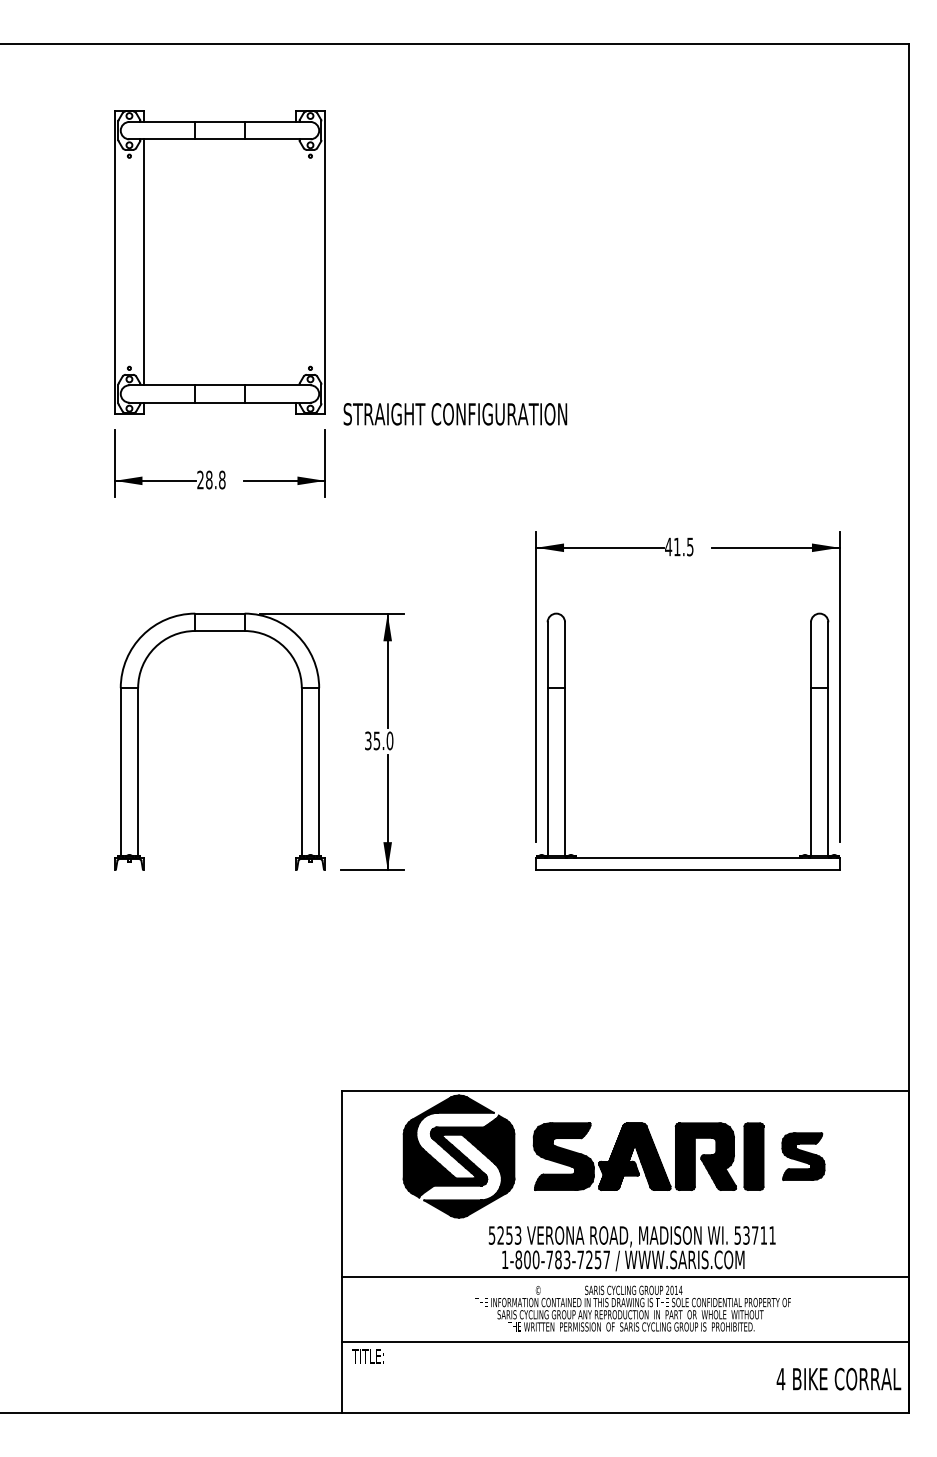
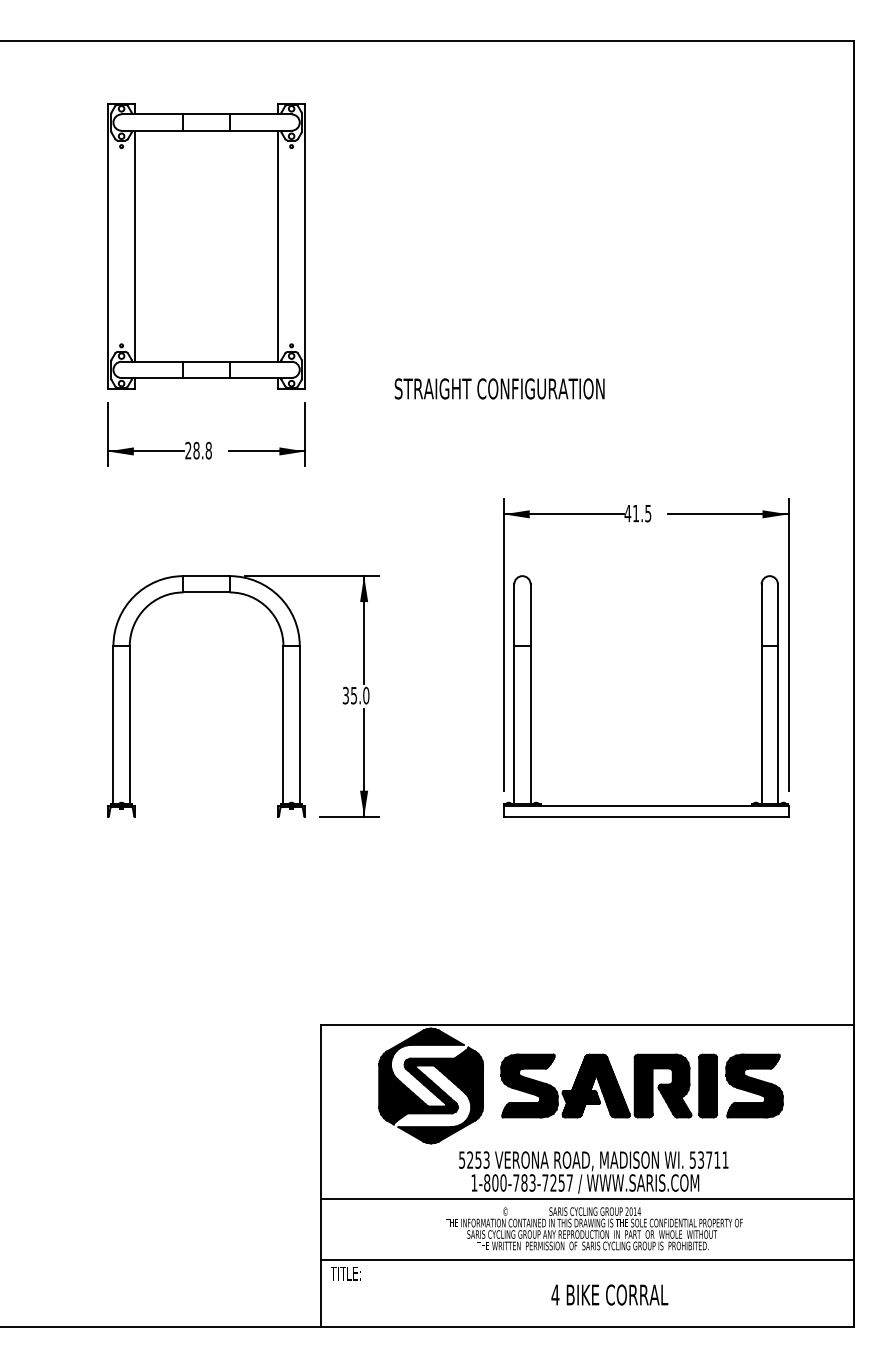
line: (295, 261) -> (277, 245), added
text: (455, 413) -> (499, 388), moved
part: (803, 1156) -> (754, 1085), size x1.43
text: (838, 1378) -> (609, 1294), moved

